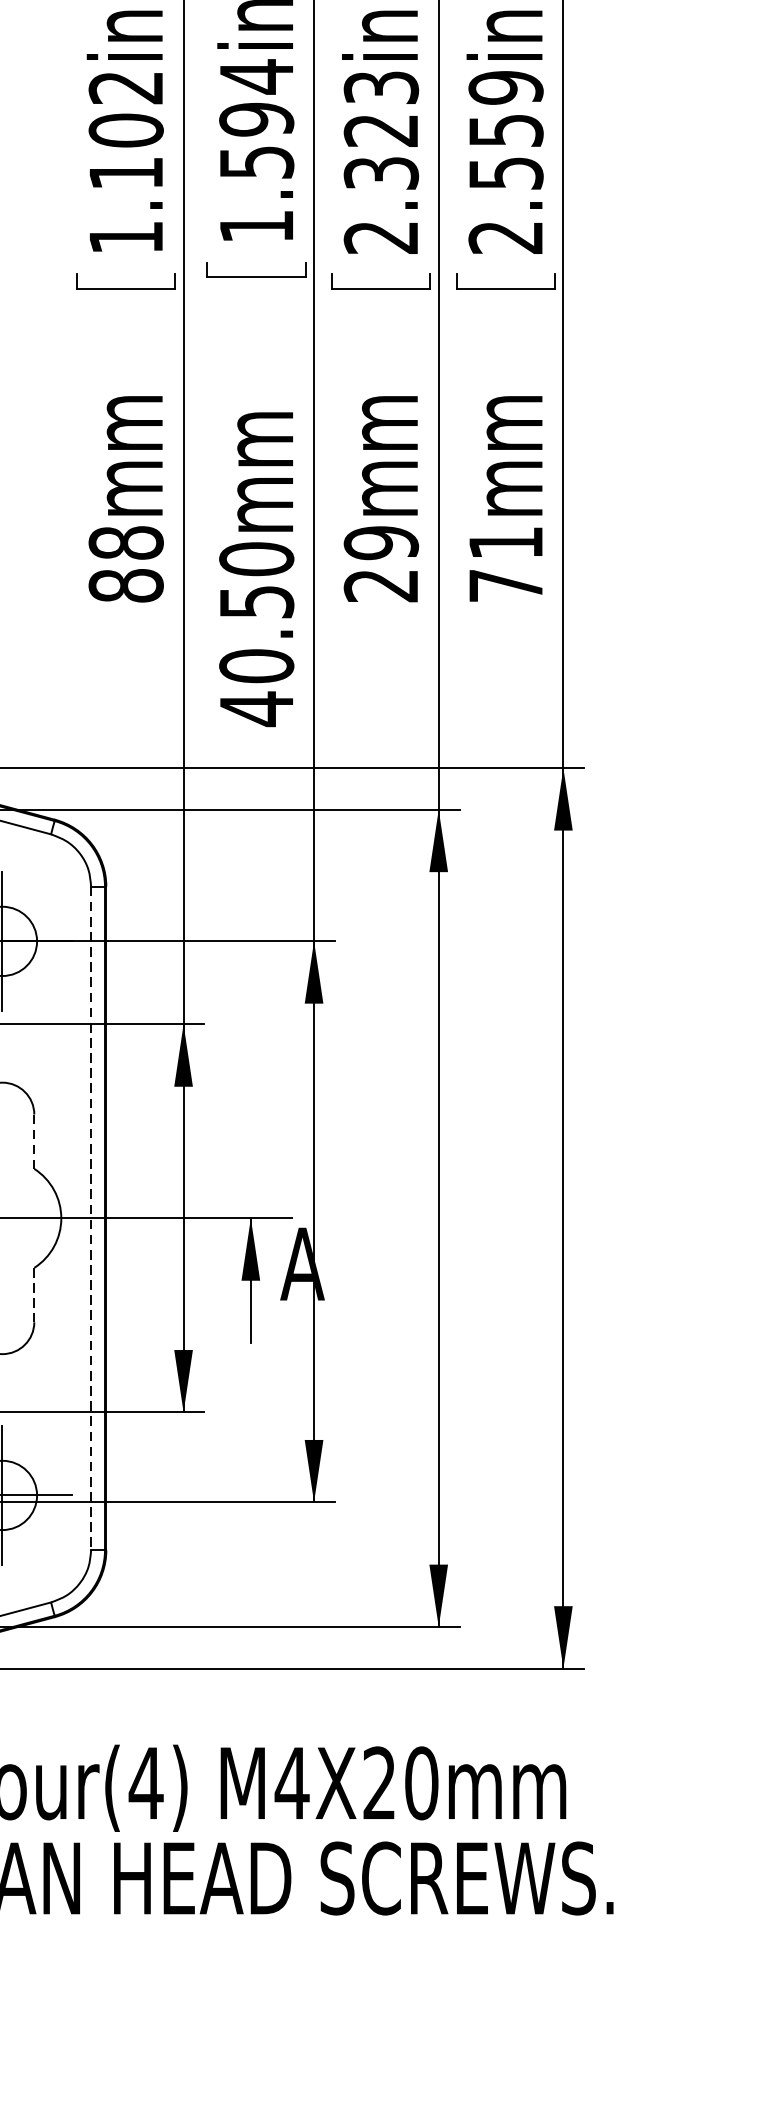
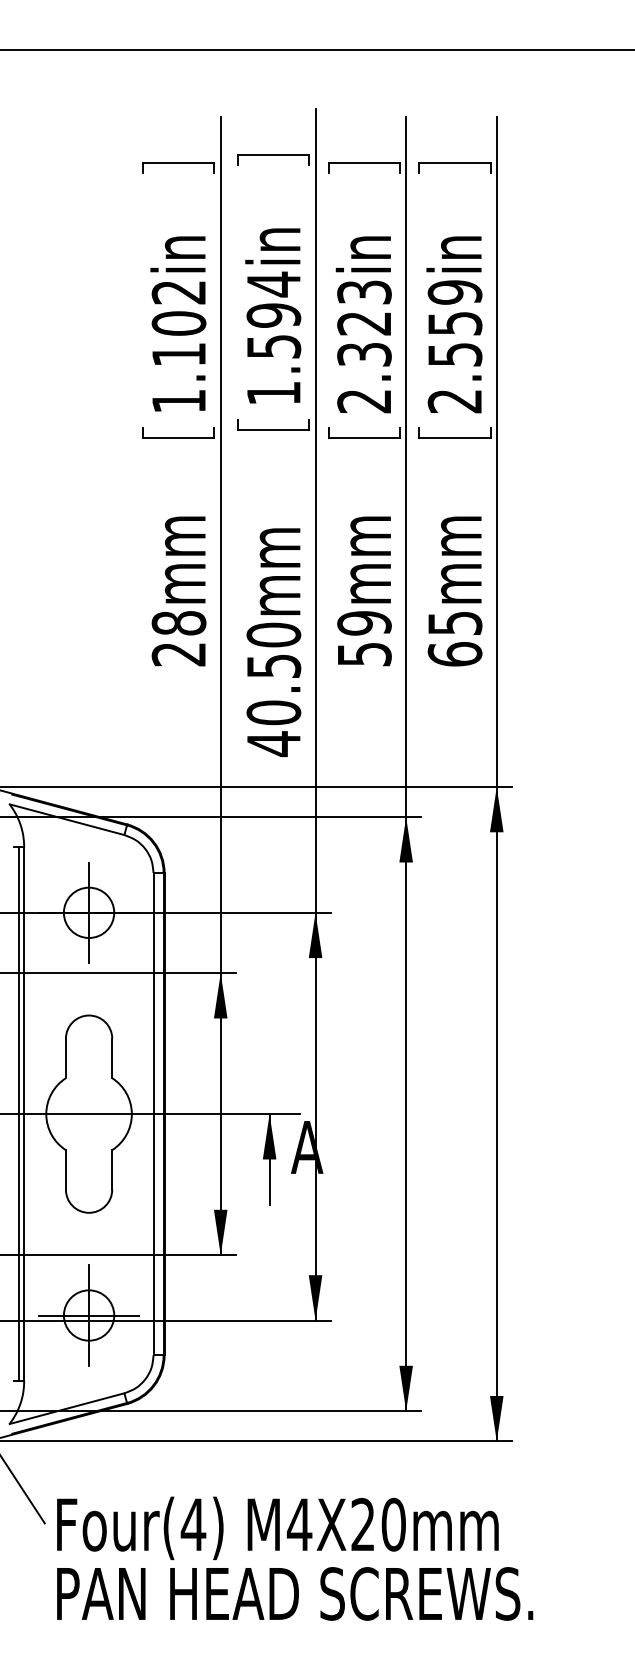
text: (505, 565) -> (454, 639), 71mm -> 65mm
text: (125, 585) -> (178, 654), 88mm -> 28mm
text: (381, 585) -> (364, 654), 29mm -> 59mm
line: (34, 1141) -> (112, 1058), dashed -> solid
line: (91, 1218) -> (153, 1114), dashed -> solid
line: (34, 1294) -> (112, 1169), dashed -> solid

